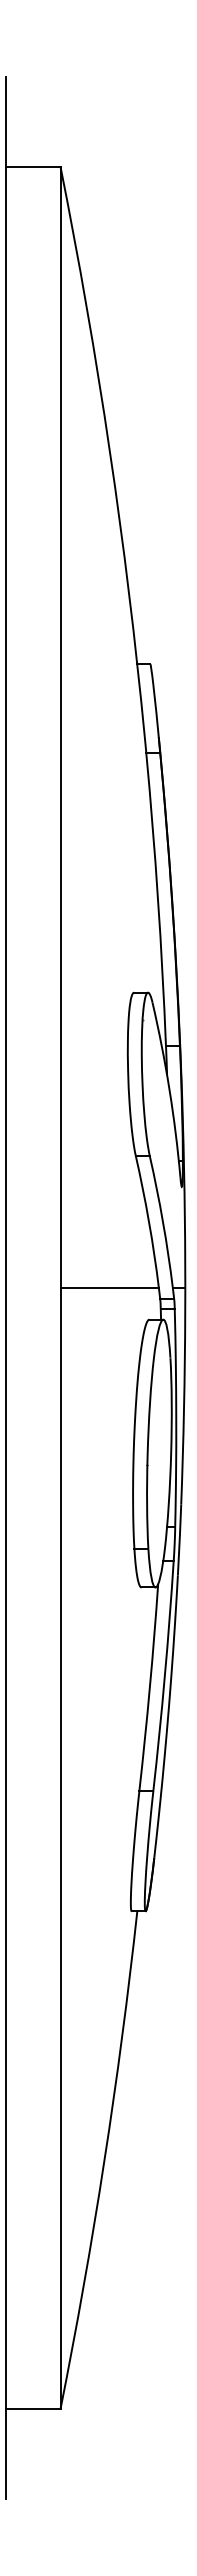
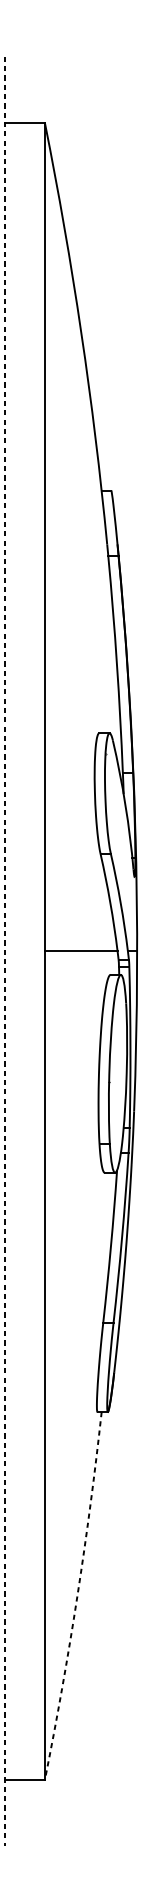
line: (6, 1288) -> (5, 951), solid -> dashed
arc: (104, 2161) -> (77, 1596), solid -> dashed

